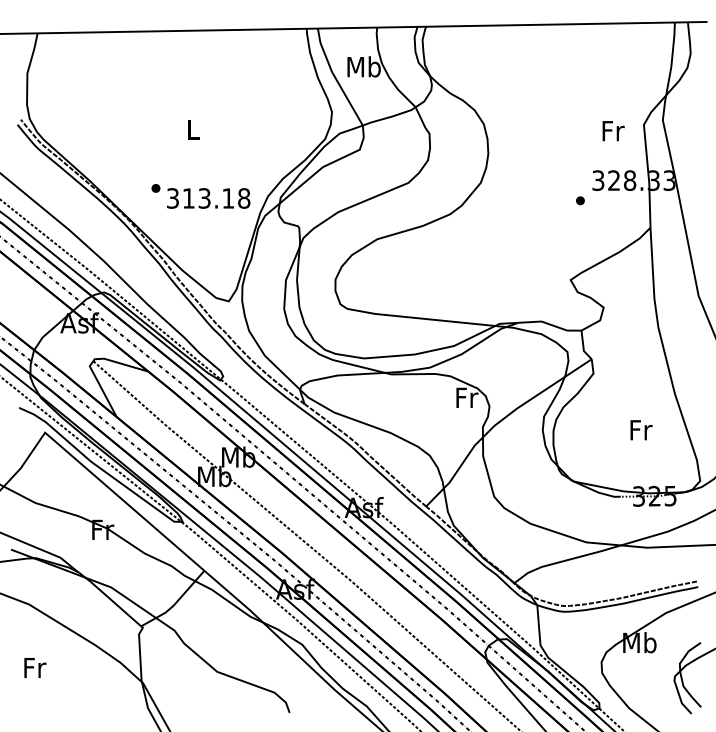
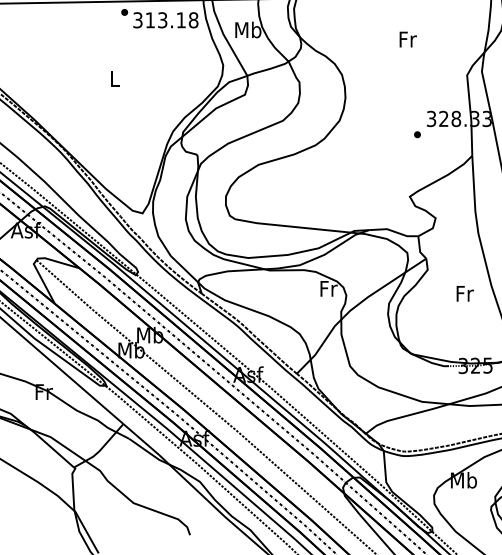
text: (613, 131) -> (408, 39), moved
text: (200, 196) -> (159, 18), moved
text: (641, 430) -> (465, 294), moved

